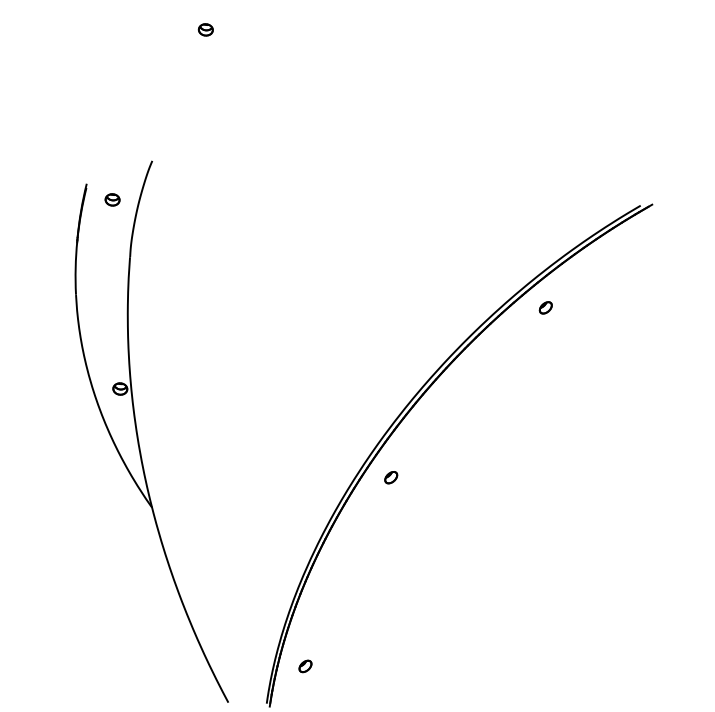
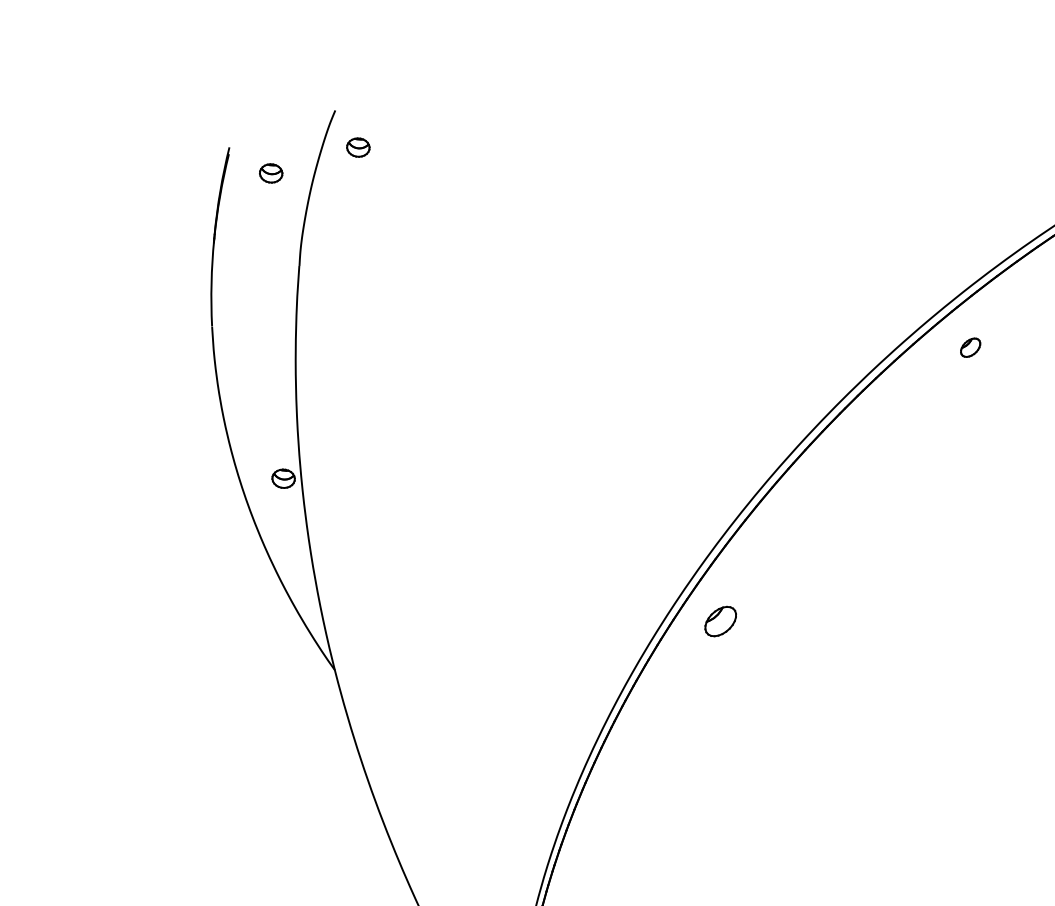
part: (166, 183) -> (358, 146), added
part: (391, 477) -> (721, 621), size x1.6

